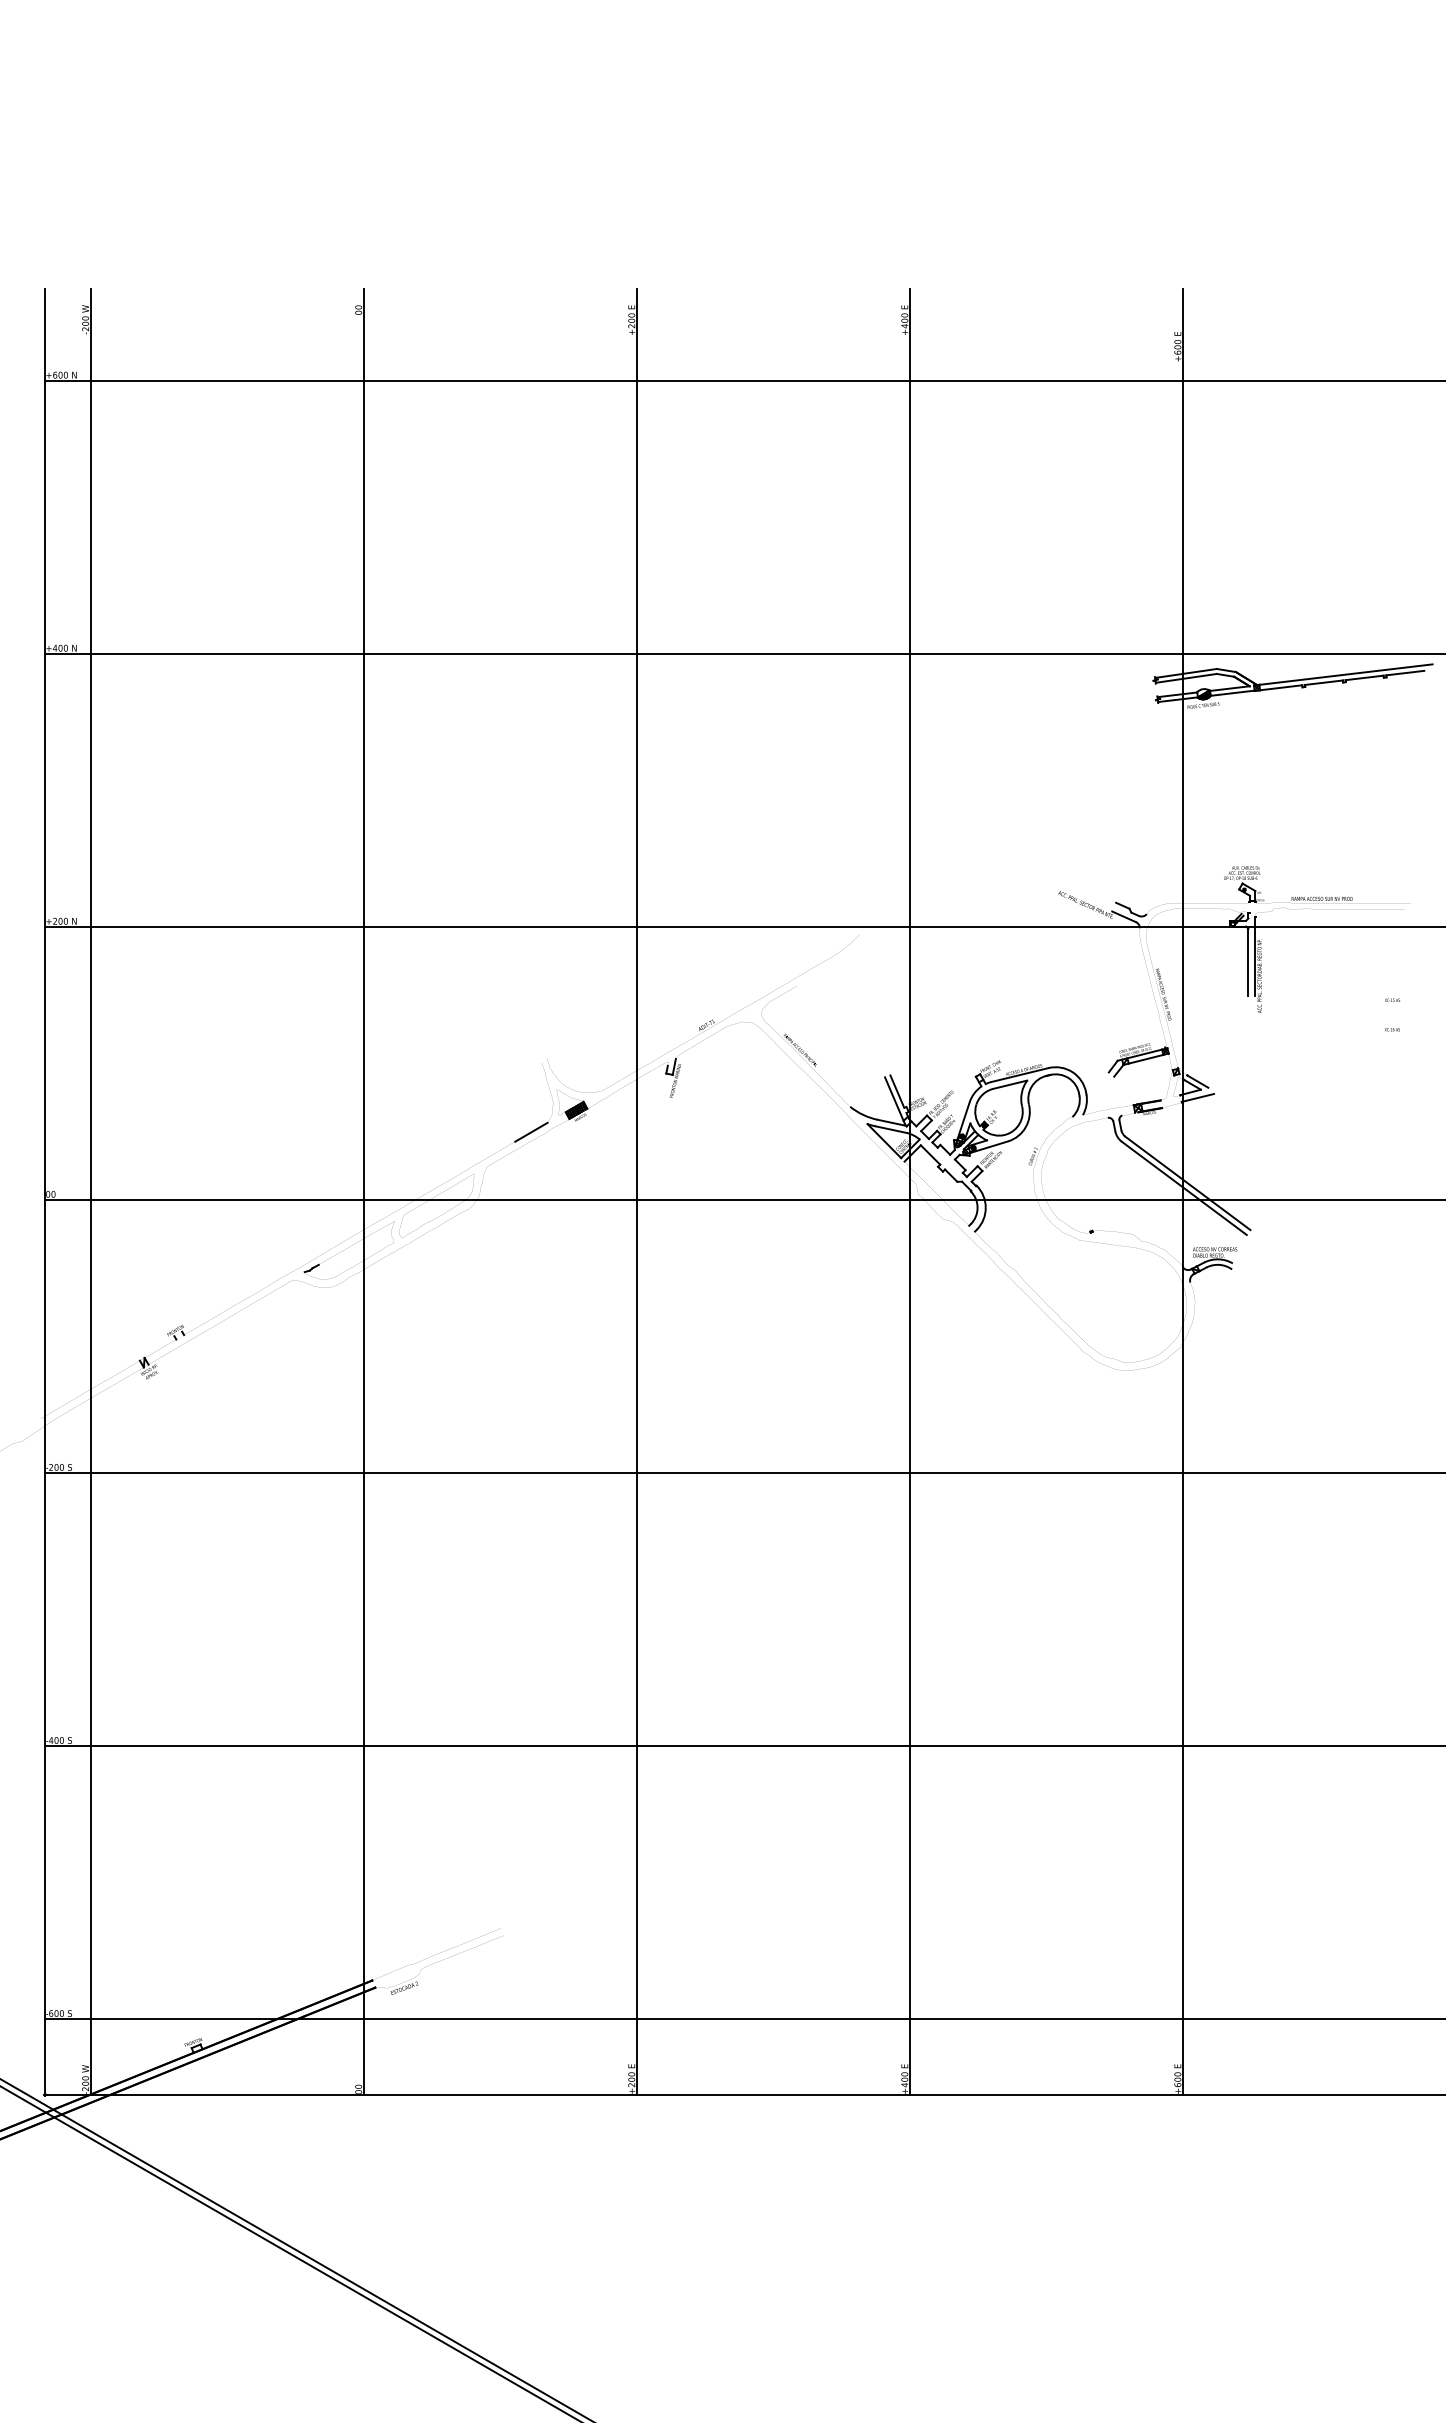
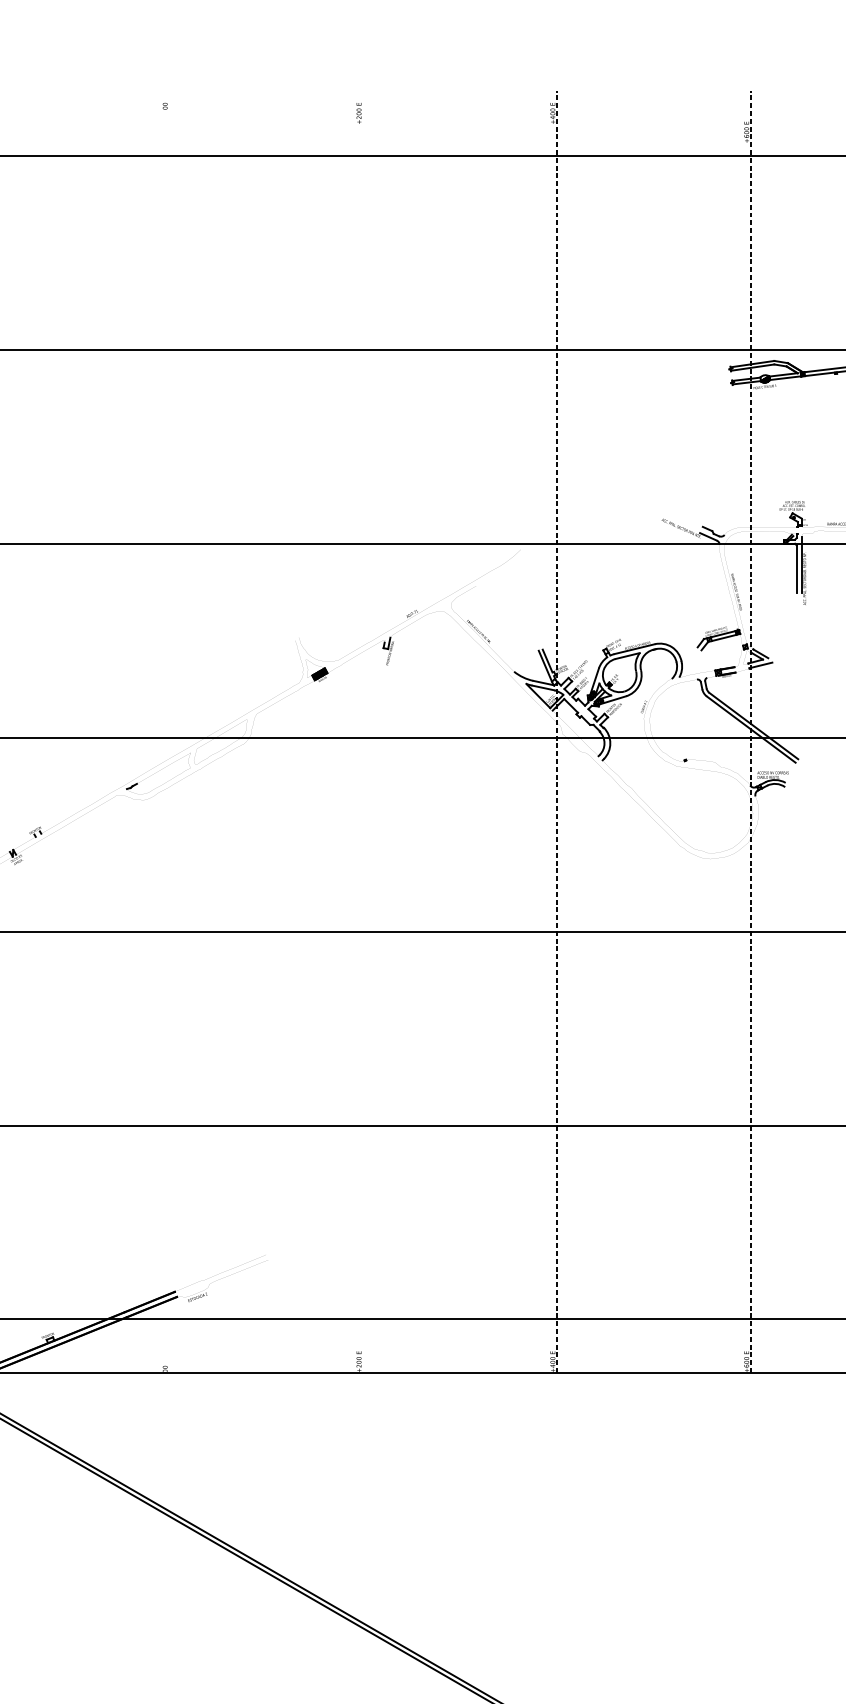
line: (531, 1131) -> (287, 689), removed
line: (364, 1191) -> (169, 731), removed
line: (637, 1191) -> (363, 731), removed
line: (910, 1191) -> (556, 731), solid -> dashed
line: (1183, 1191) -> (750, 731), solid -> dashed

